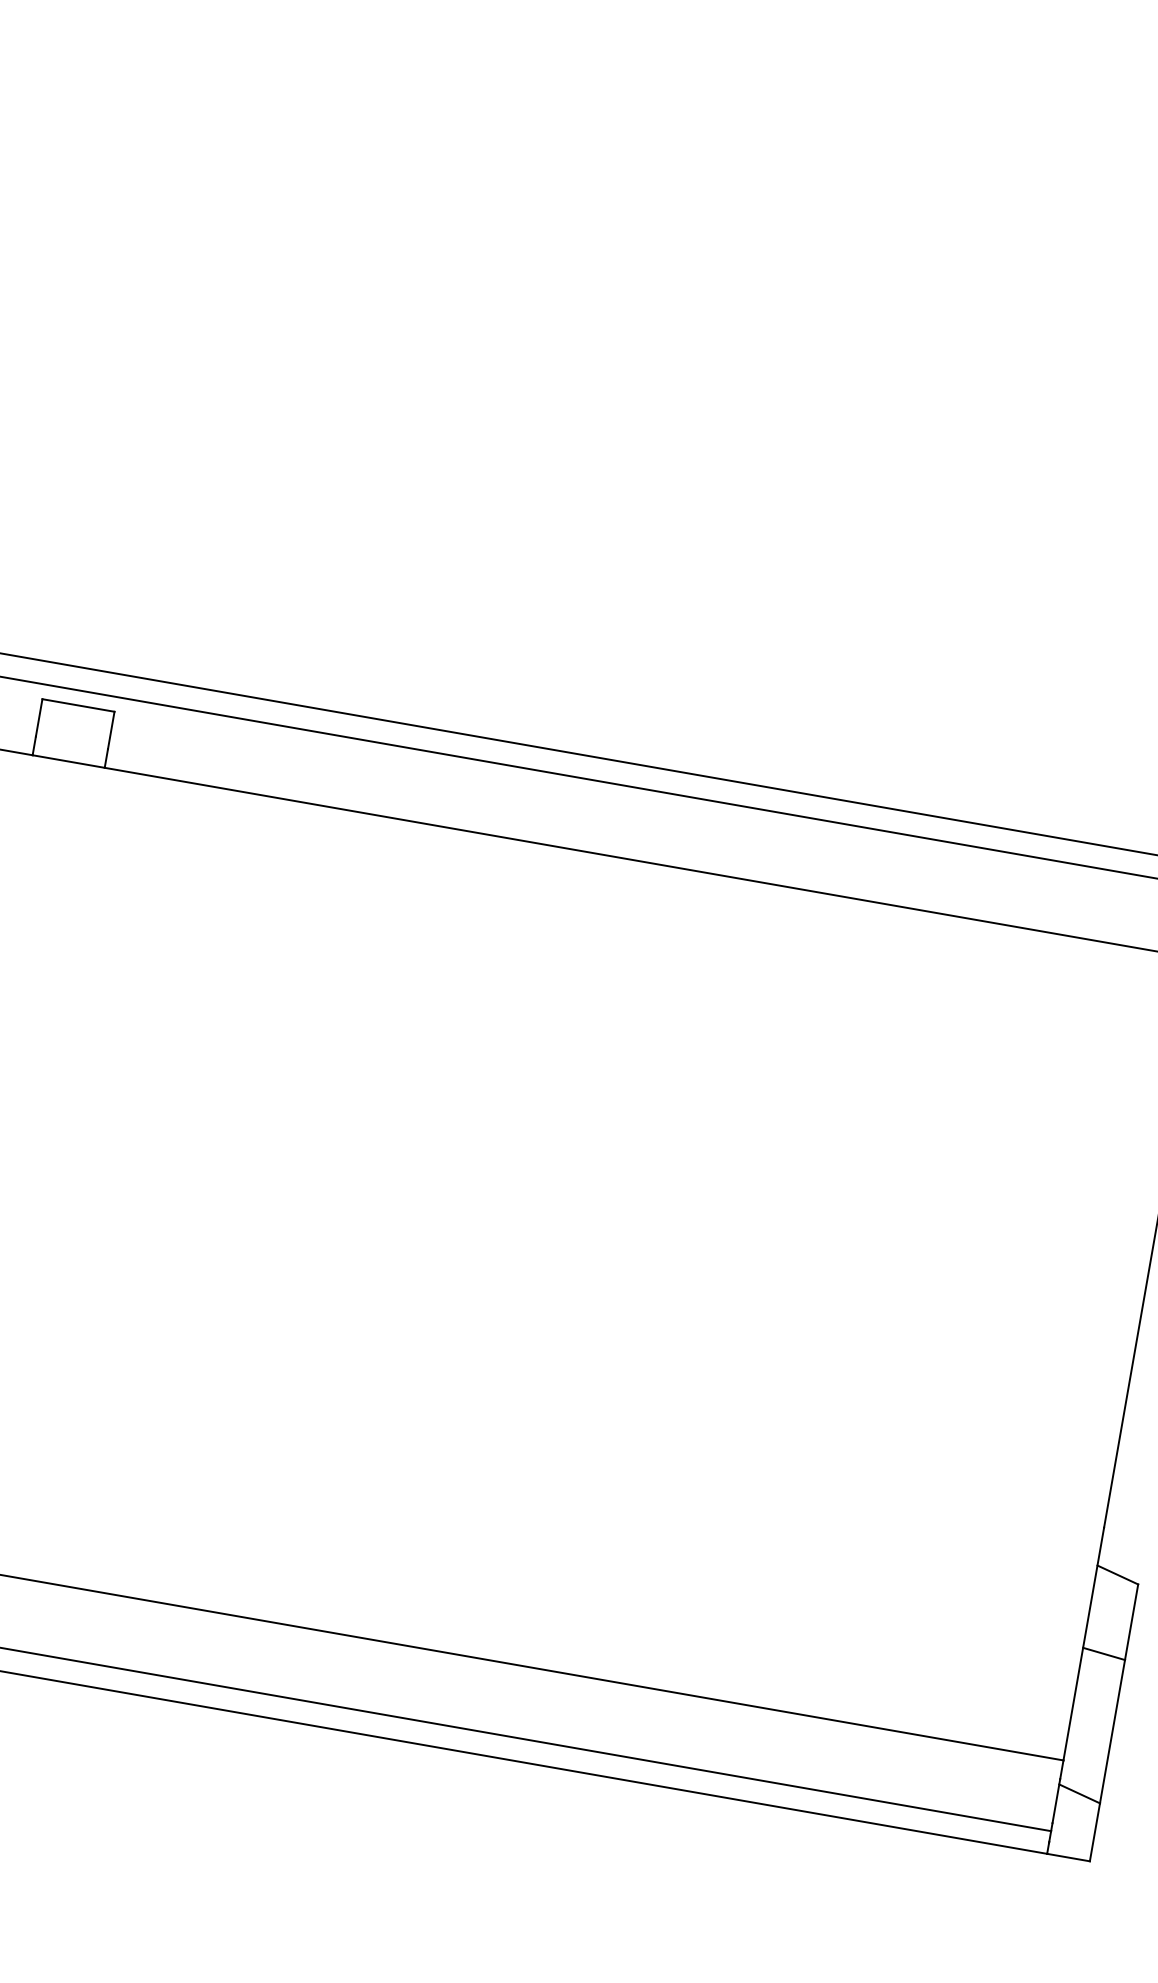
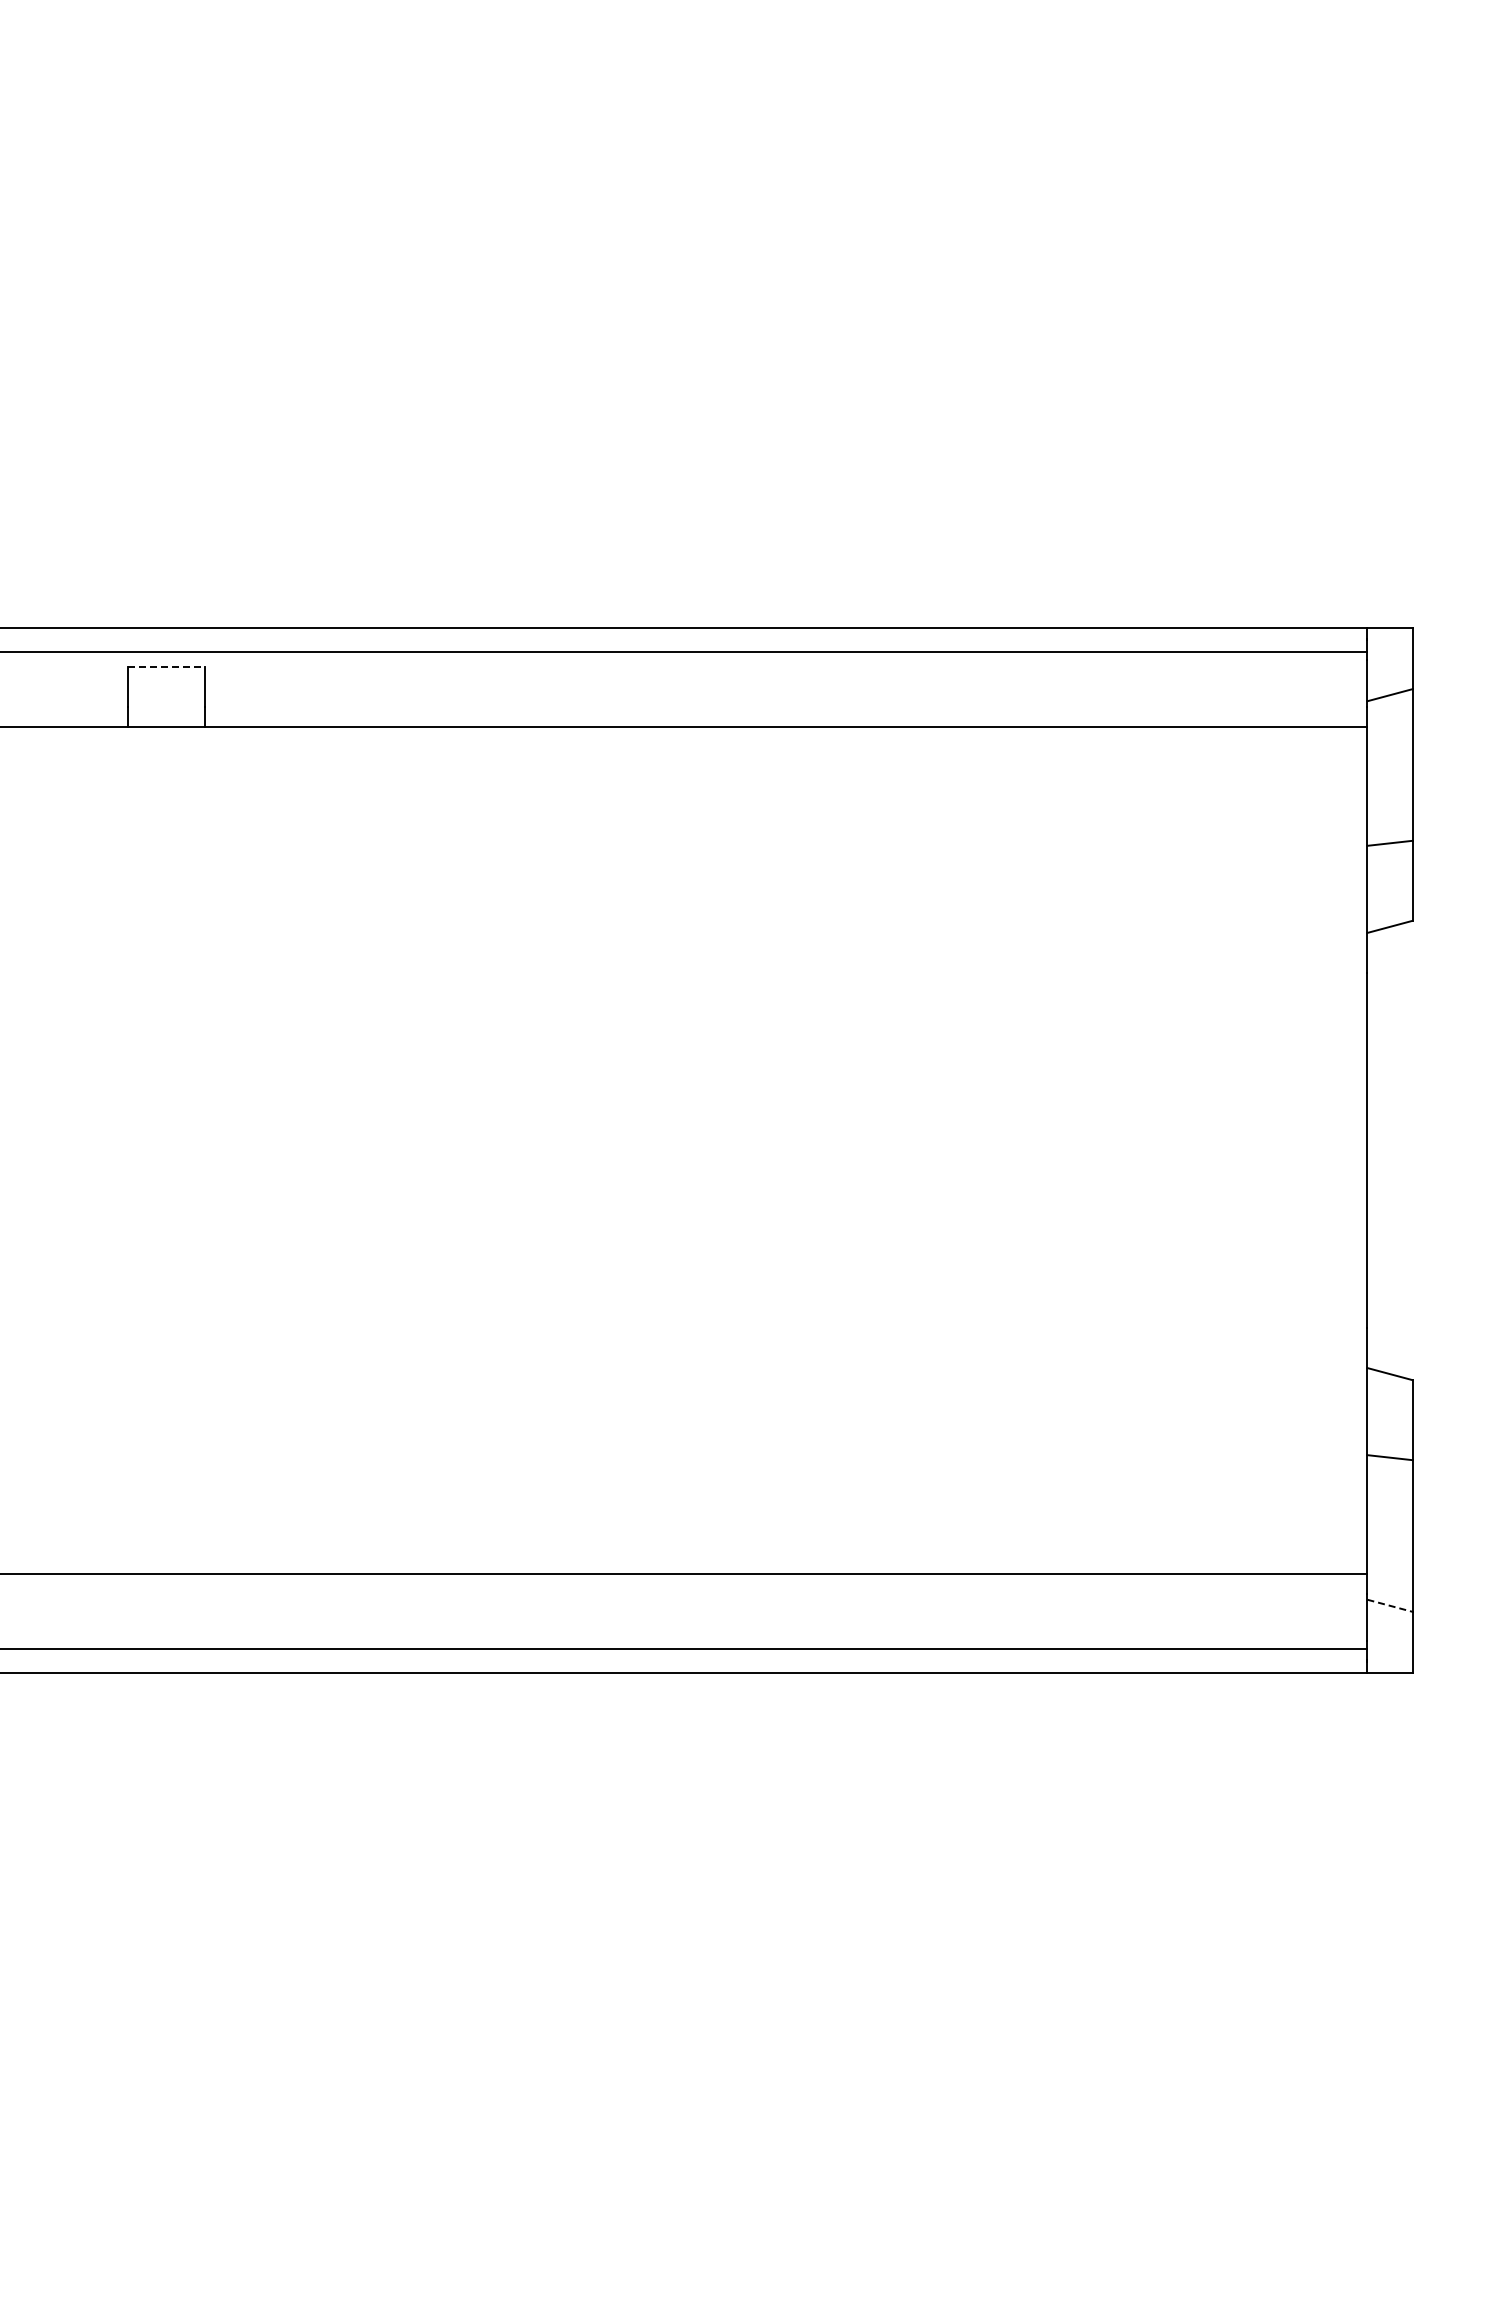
line: (79, 705) -> (167, 667), solid -> dashed
line: (1080, 1793) -> (1390, 1605), solid -> dashed

